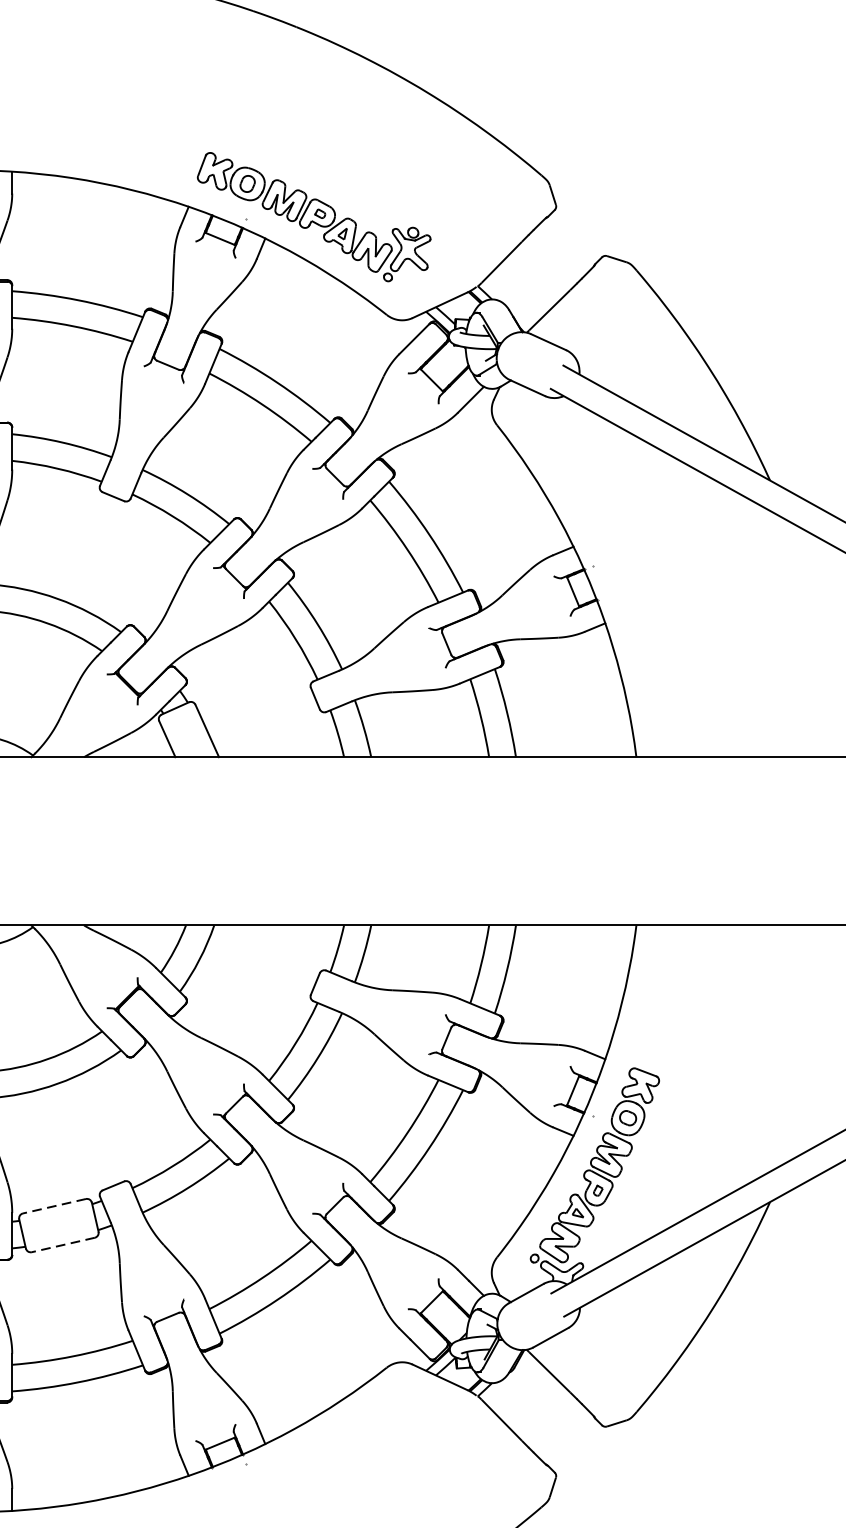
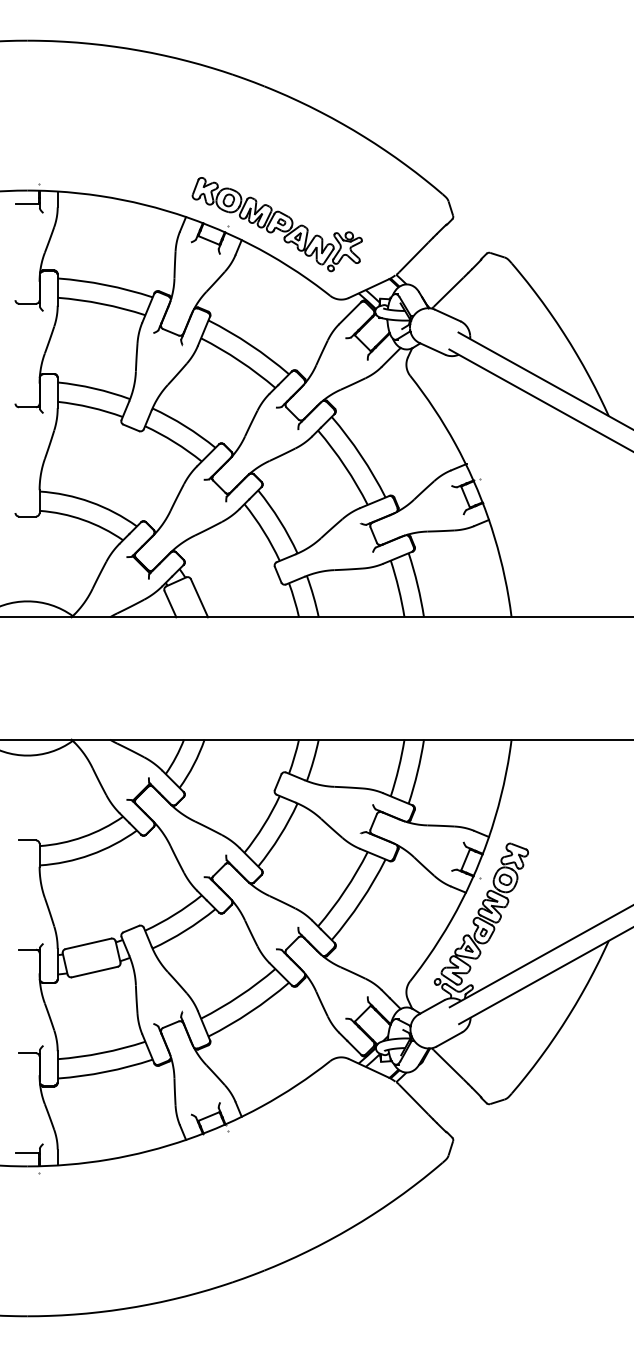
line: (53, 1205) -> (87, 943), dashed -> solid
line: (62, 1245) -> (94, 972), dashed -> solid

